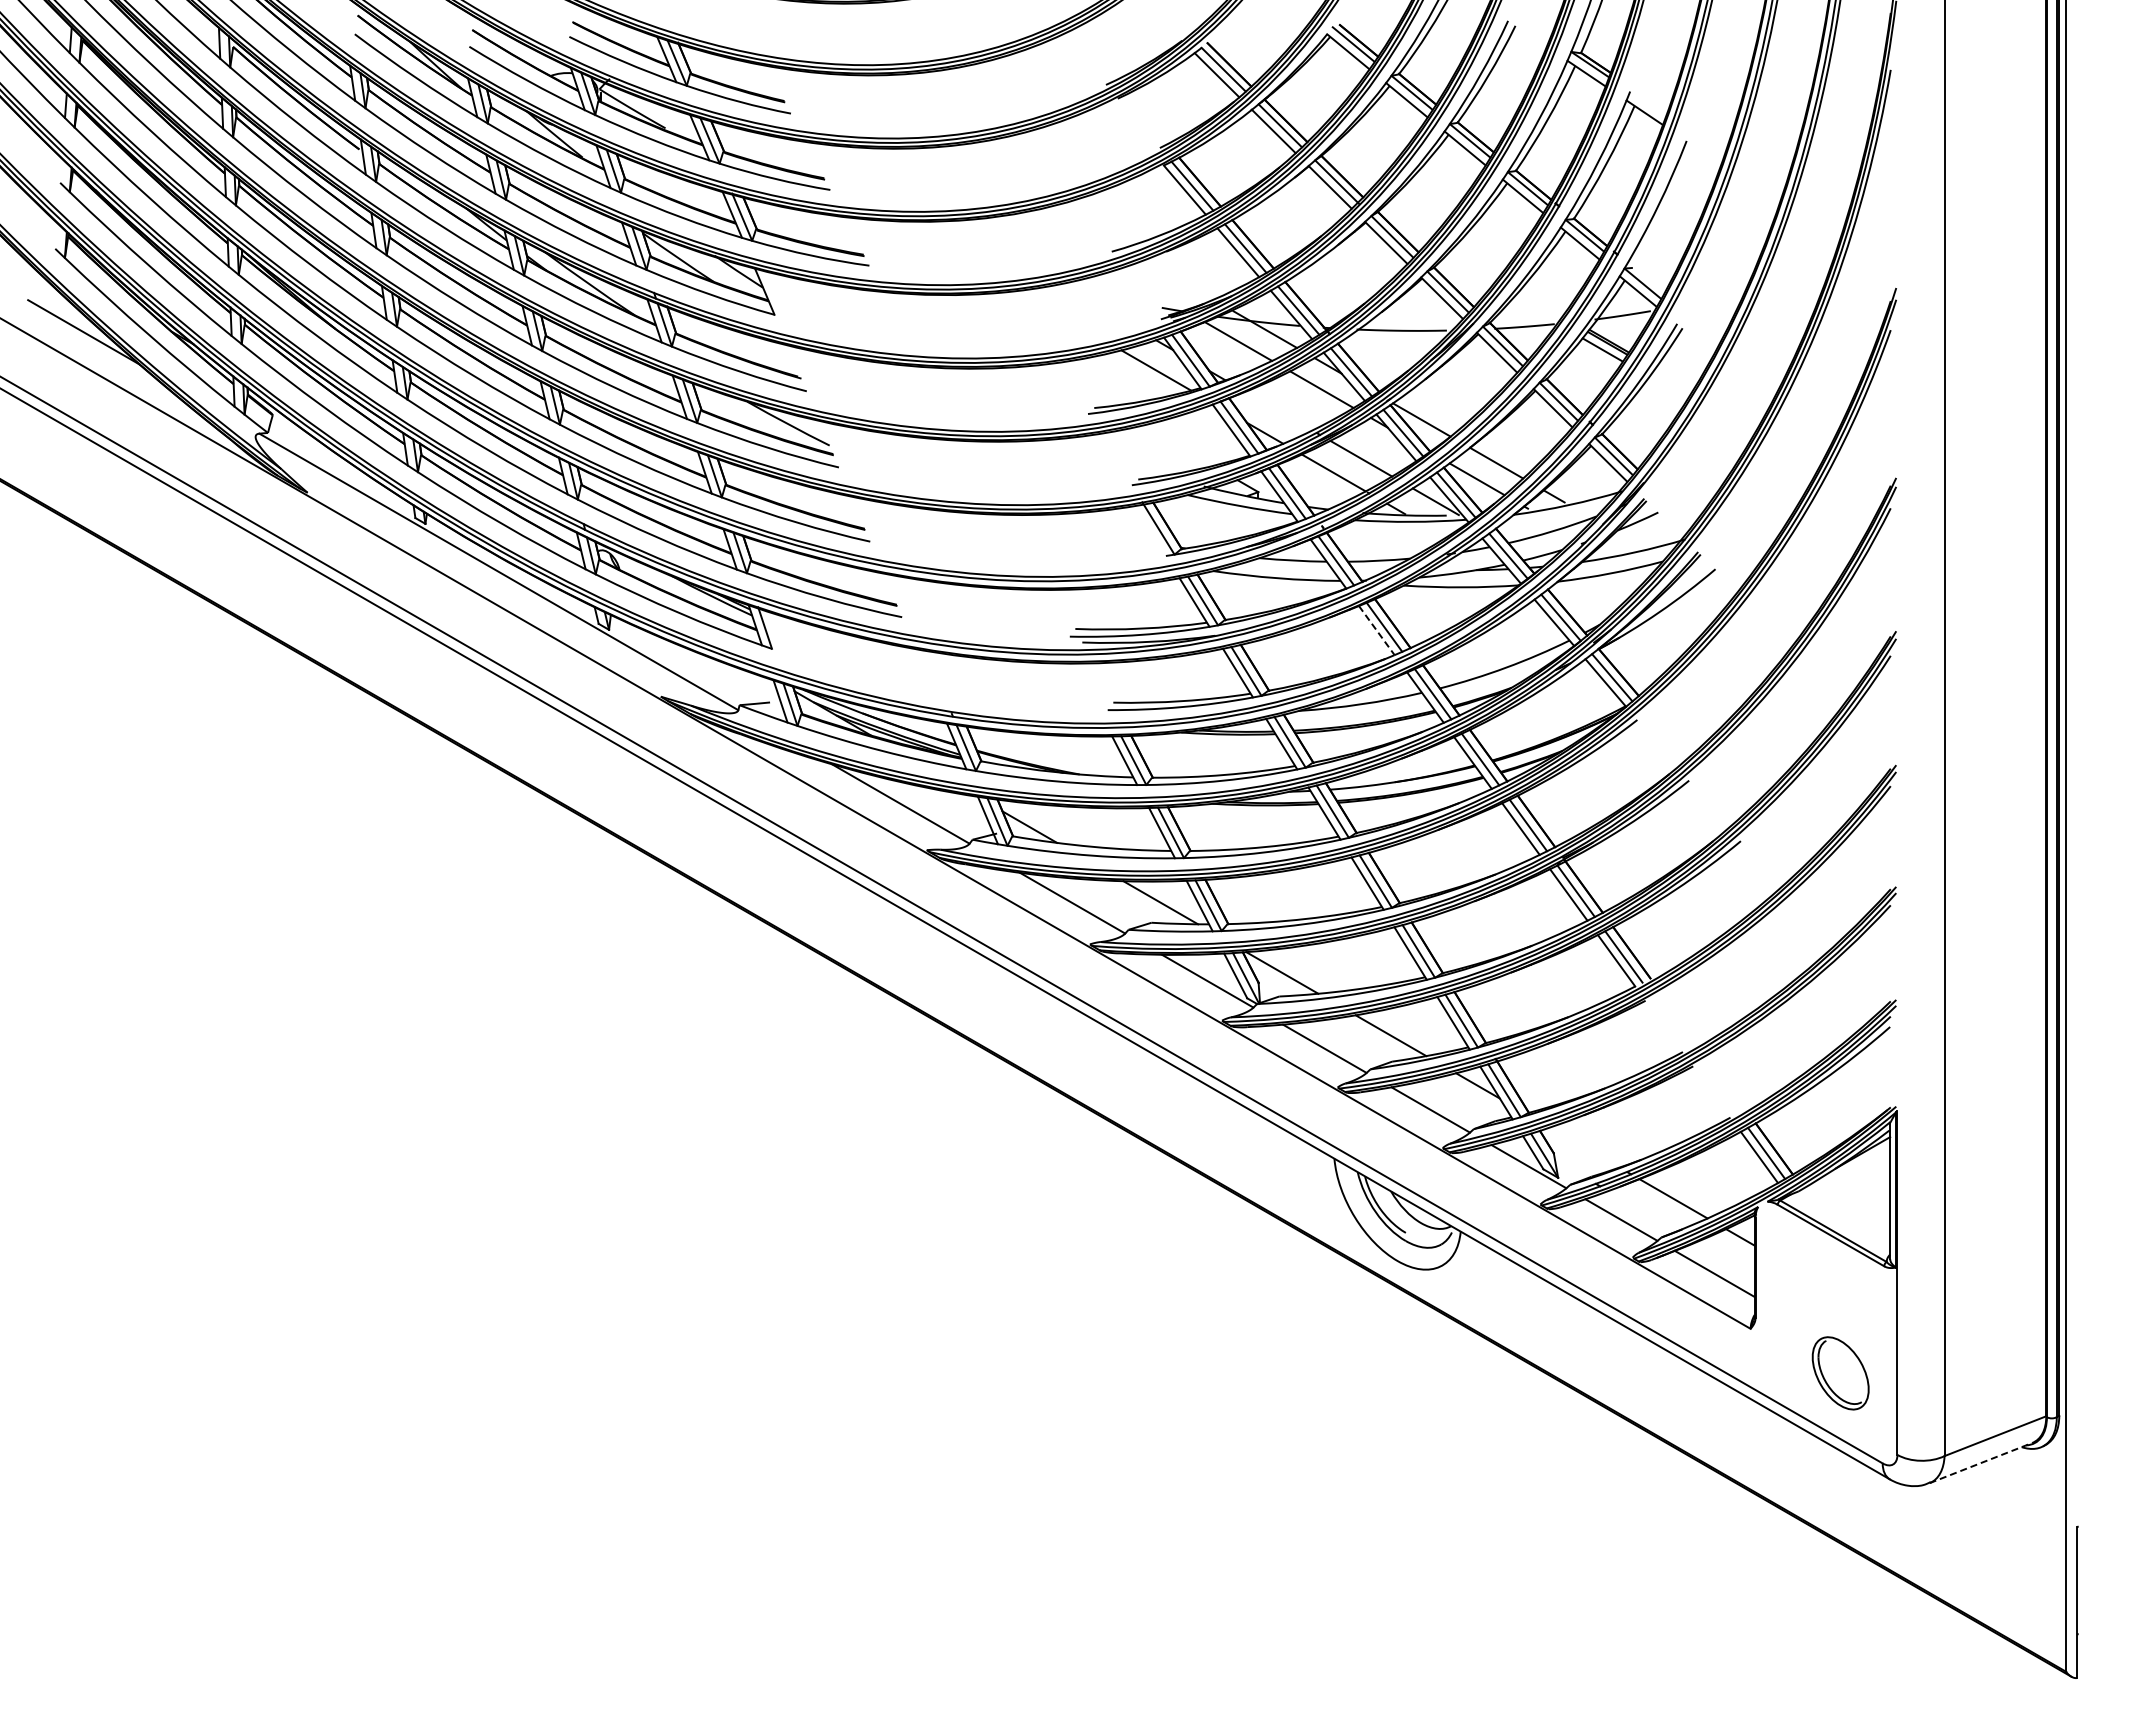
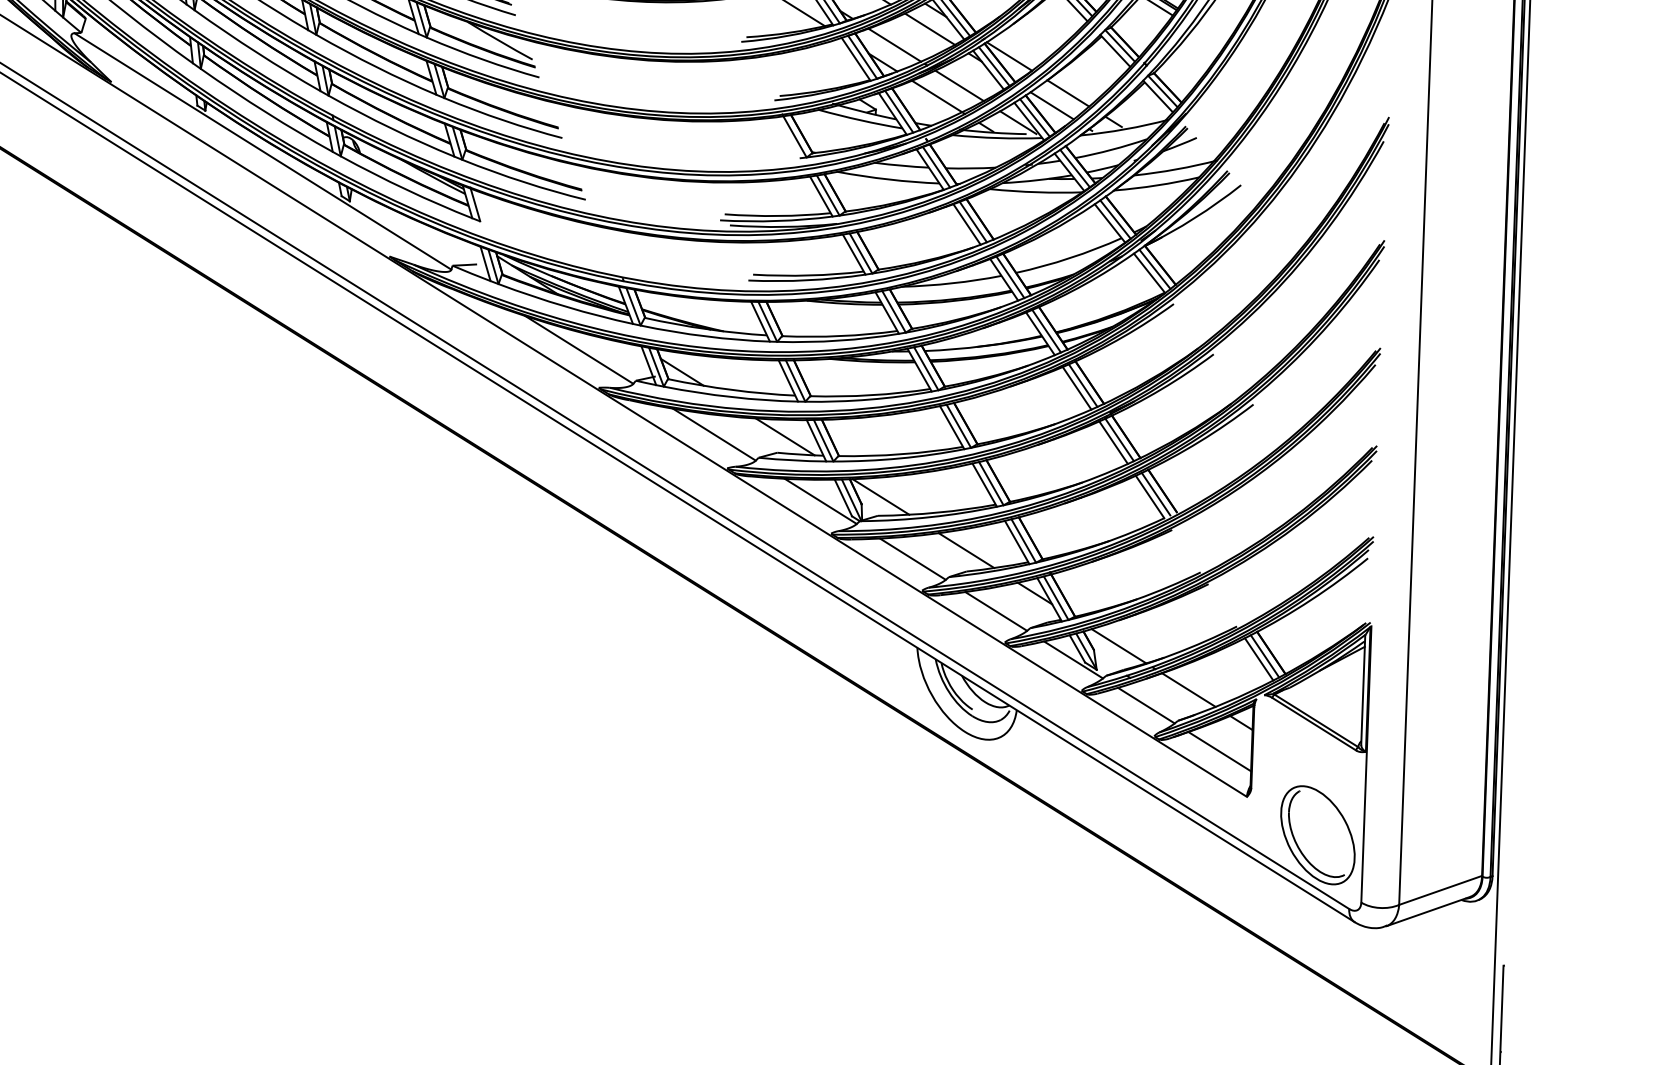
line: (1278, 410) -> (894, 44), added
line: (1377, 630) -> (967, 224), dashed -> solid
line: (1584, 1147) -> (1118, 646), added
part: (1840, 1373) -> (1317, 835), size x1.67
line: (1981, 1462) -> (1428, 911), dashed -> solid

